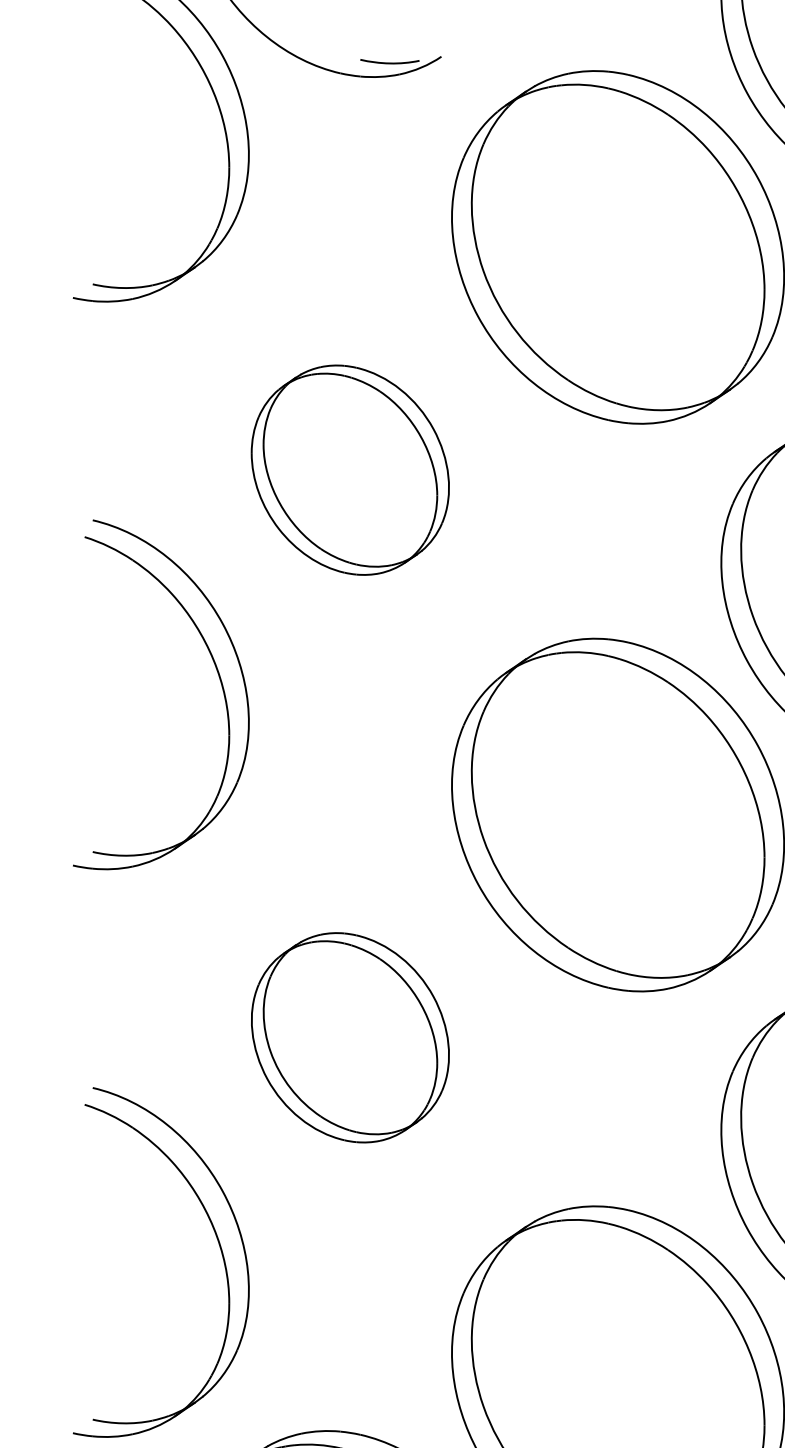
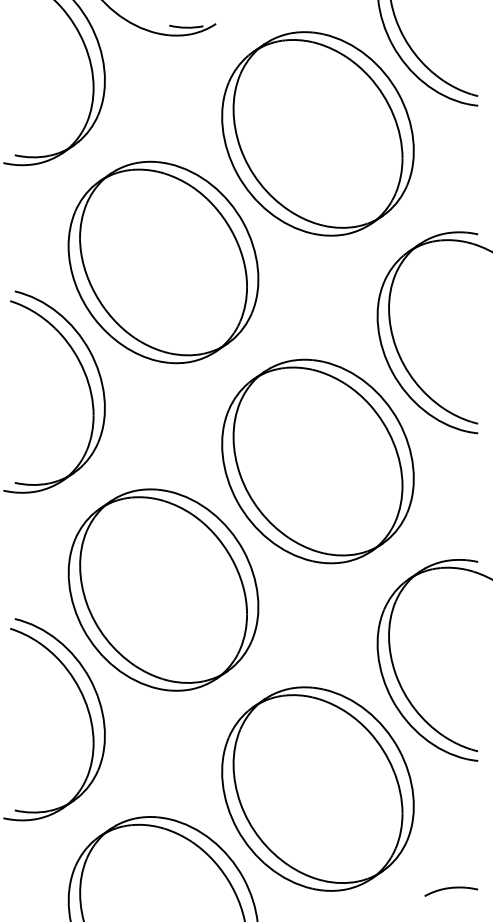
part: (350, 470) -> (163, 262), size x1.67
part: (350, 1036) -> (163, 589), size x1.67

